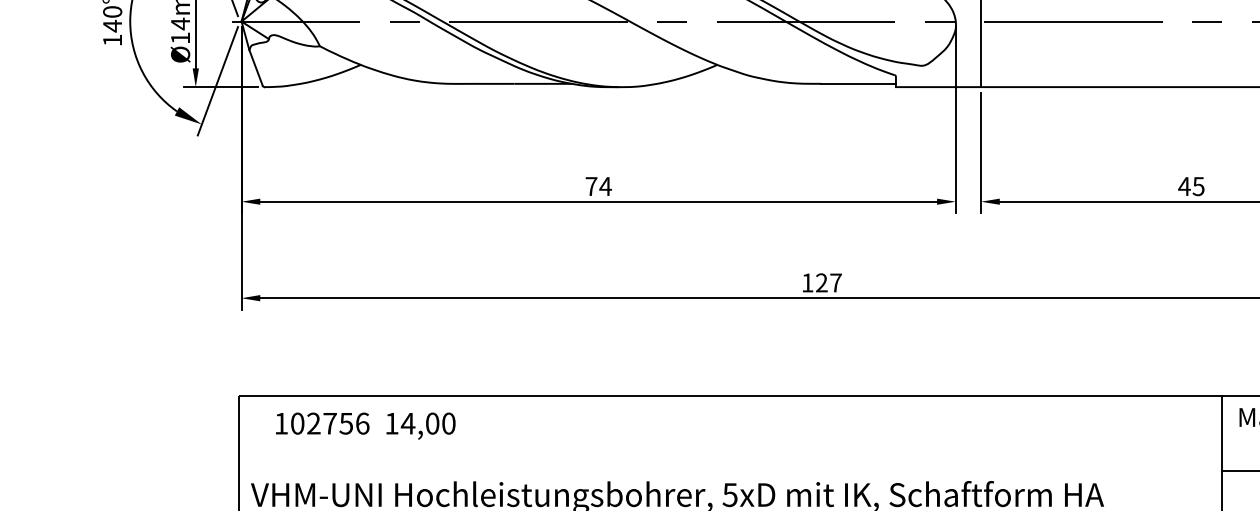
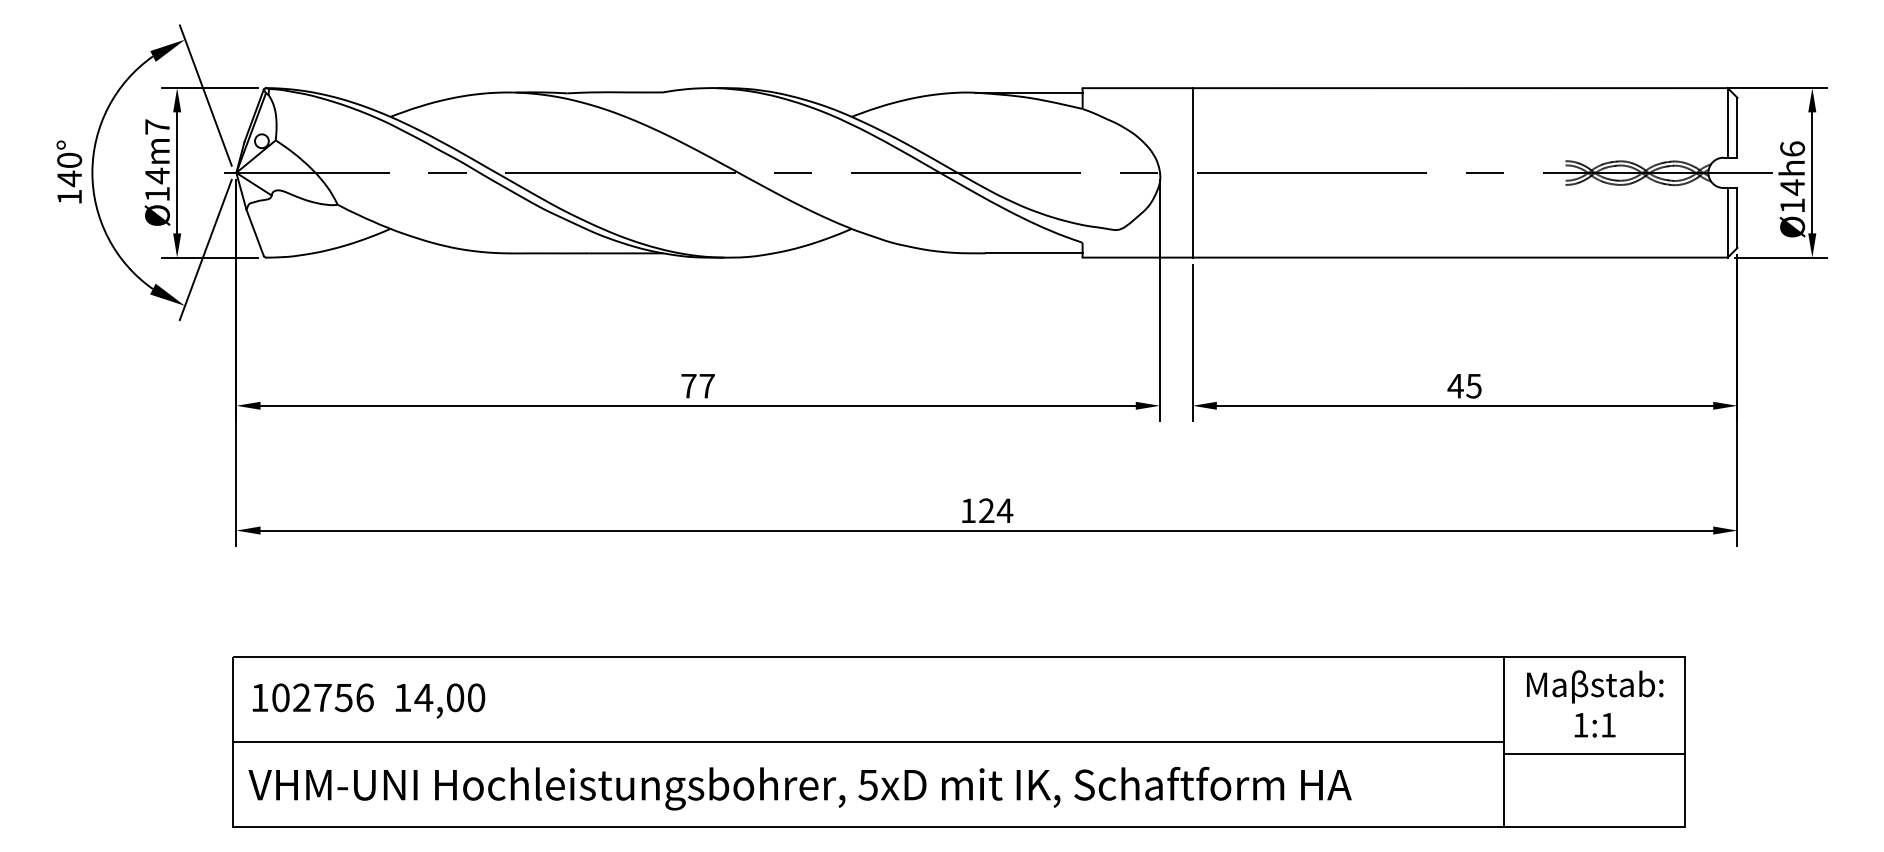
text: (605, 186) -> (706, 386), 74 -> 77
text: (835, 282) -> (1004, 510), 127 -> 124
text: (365, 425) -> (368, 700), moved
line: (729, 461) -> (867, 741), added

